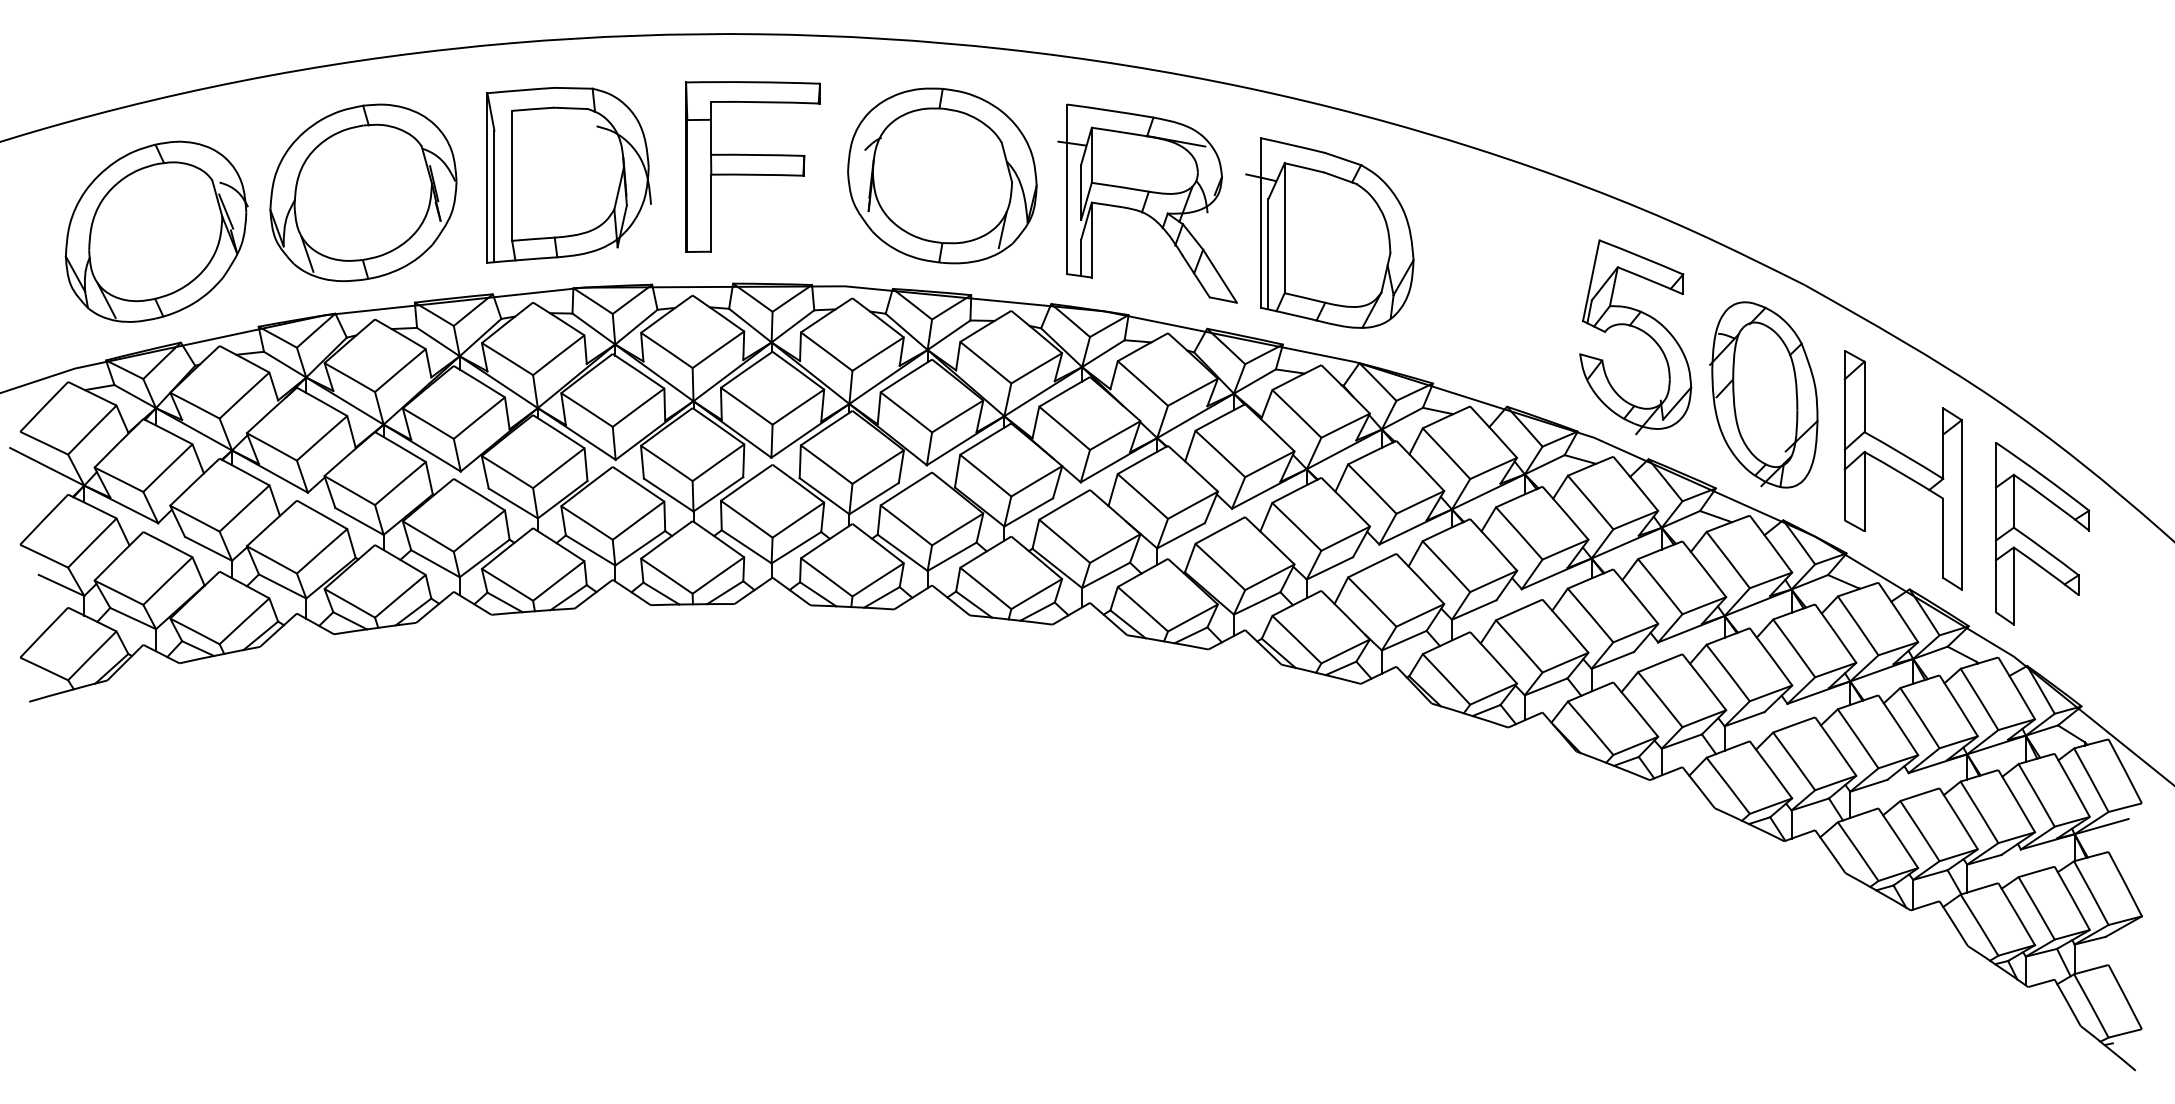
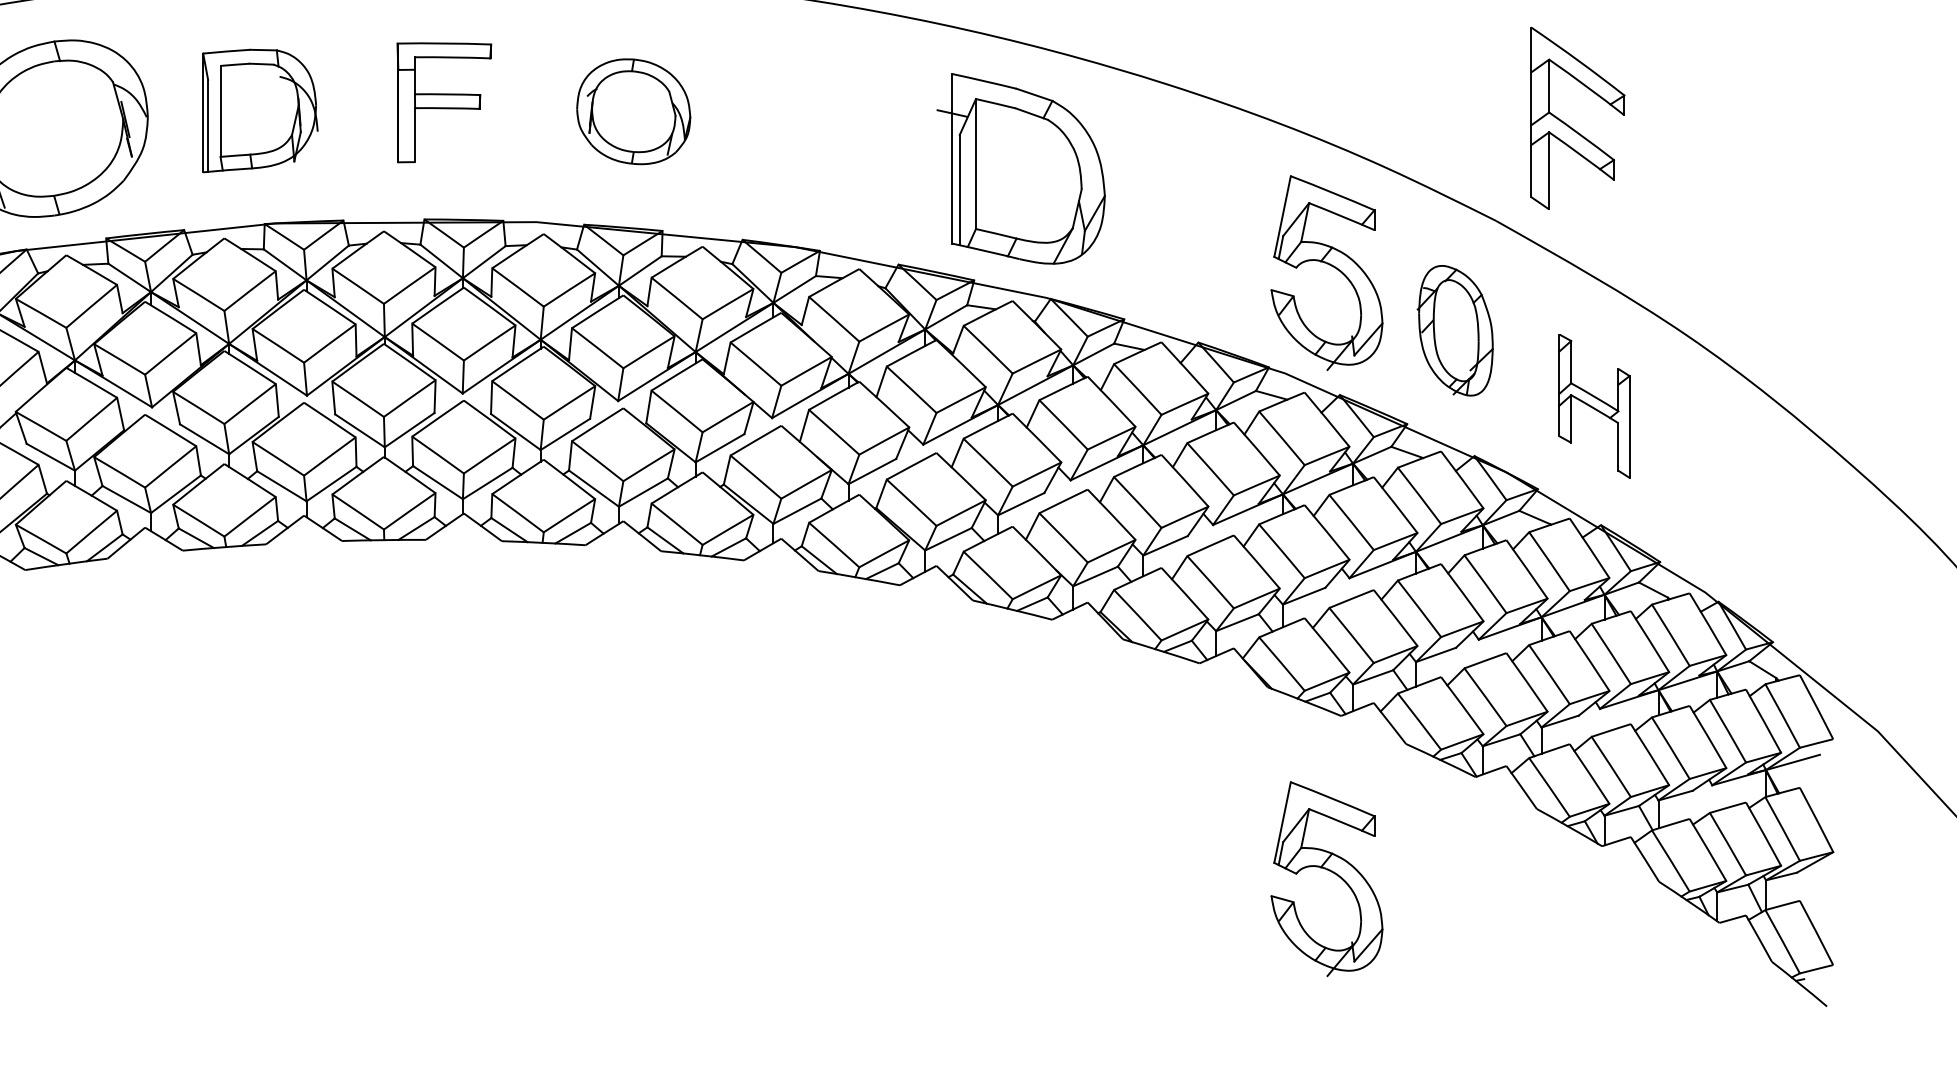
part: (752, 166) -> (443, 102), size x0.7
part: (568, 174) -> (259, 110), size x0.7
part: (942, 175) -> (633, 111), size x0.6
part: (1147, 203) -> (838, 139), removed
part: (1763, 394) -> (1454, 330), size x0.7
part: (1902, 470) -> (1593, 406), size x0.6
part: (2035, 541) -> (1570, 126), moved
part: (1639, 936) -> (1330, 872), added

